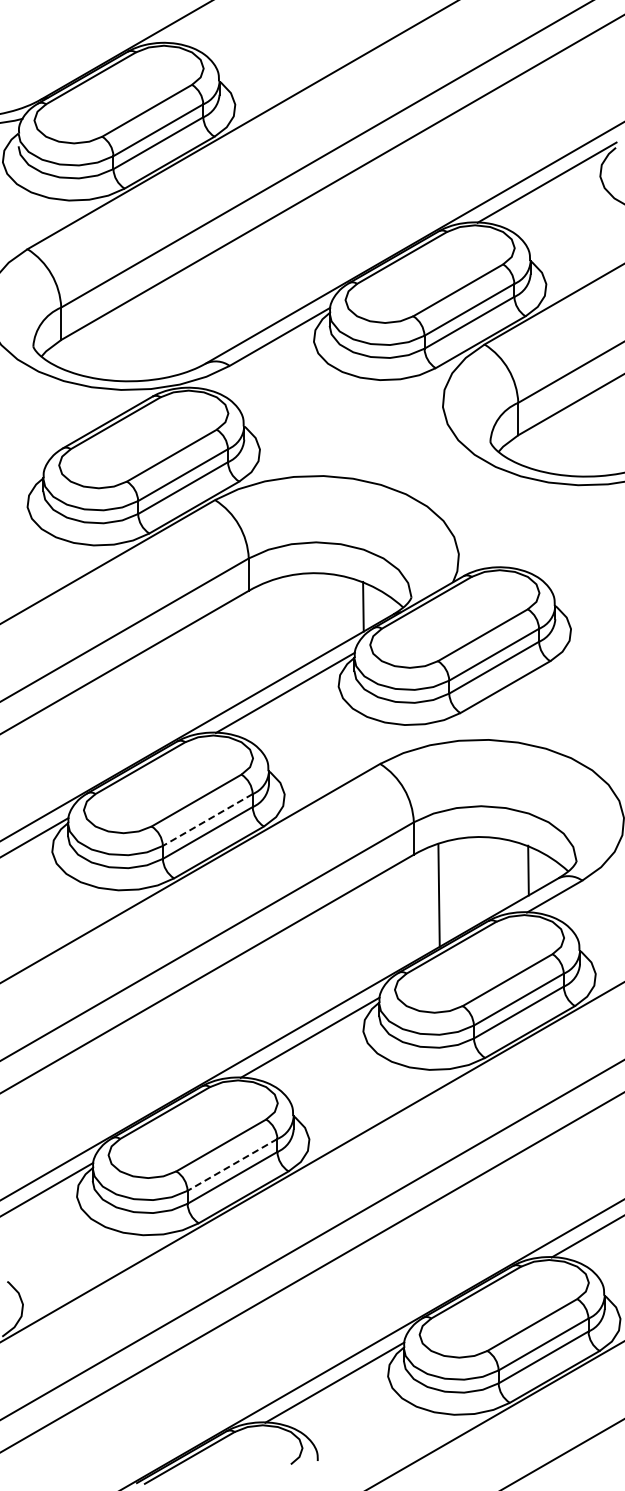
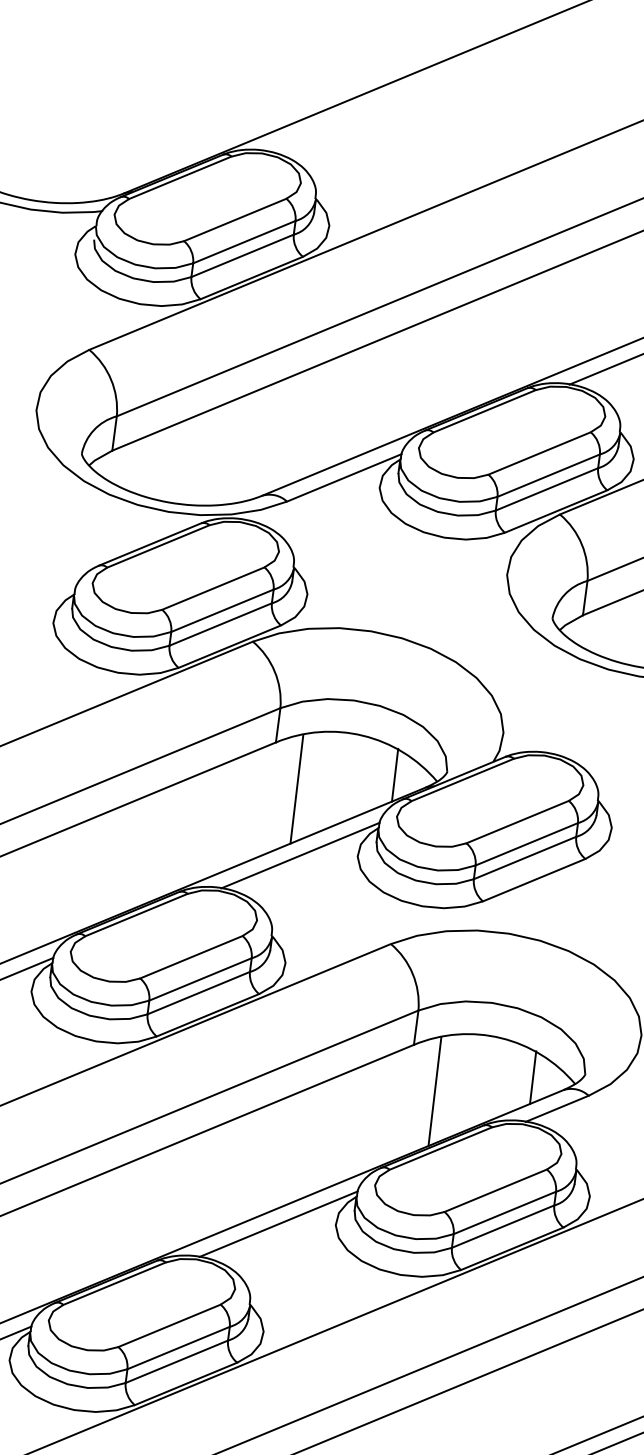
line: (273, 631) -> (296, 788), added
line: (207, 820) -> (200, 979), dashed -> solid
line: (232, 1164) -> (178, 1347), dashed -> solid

